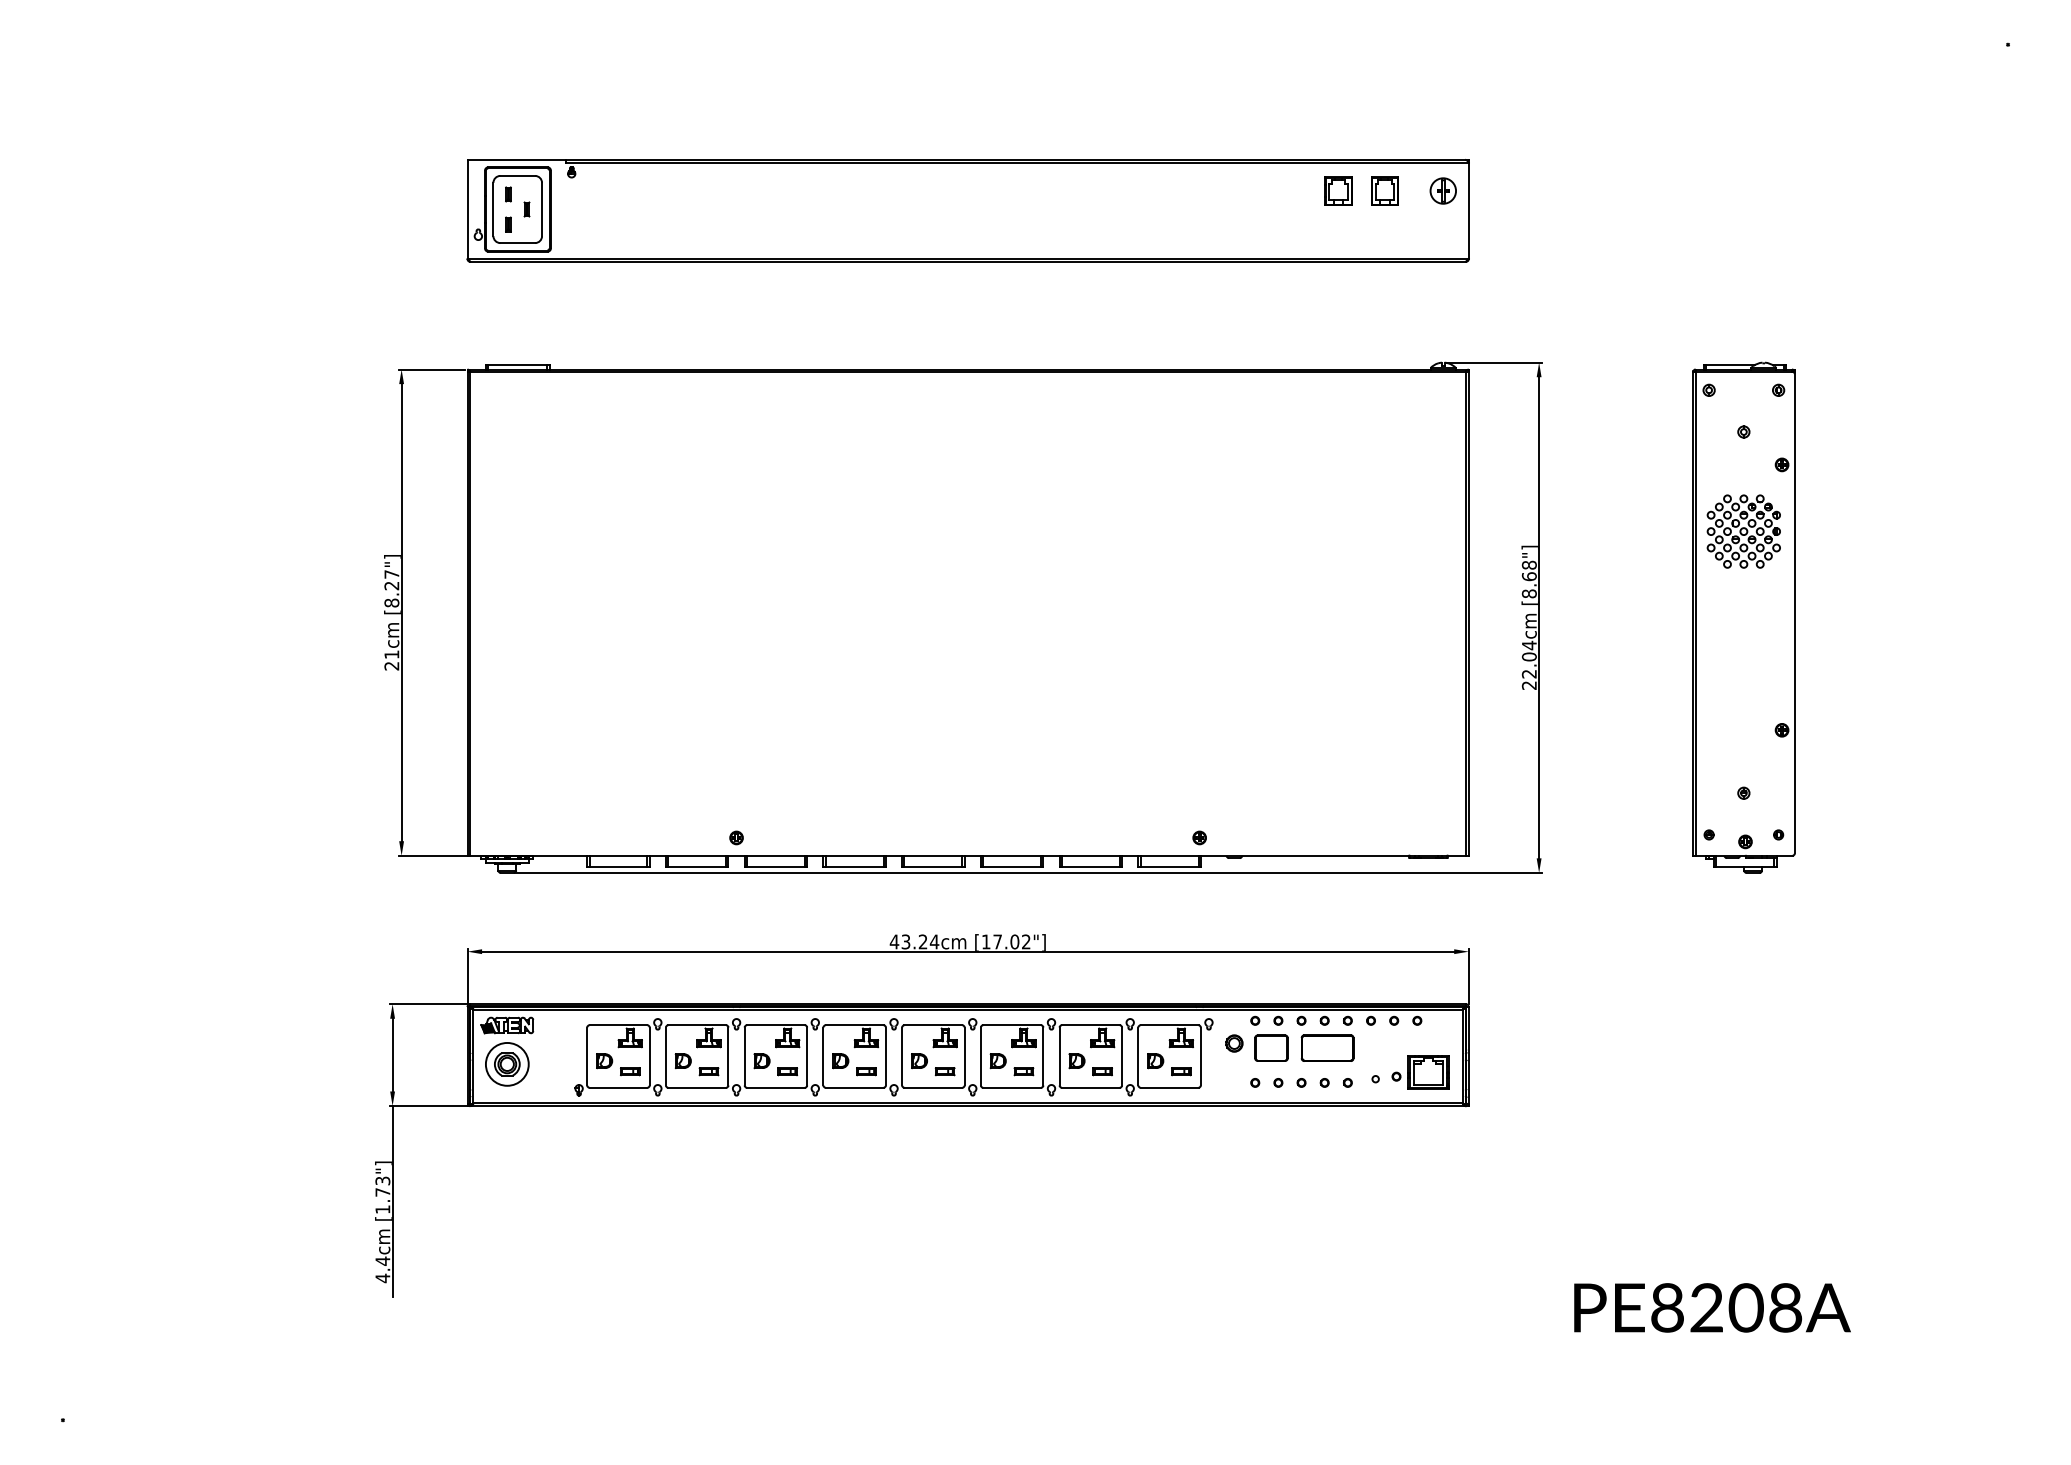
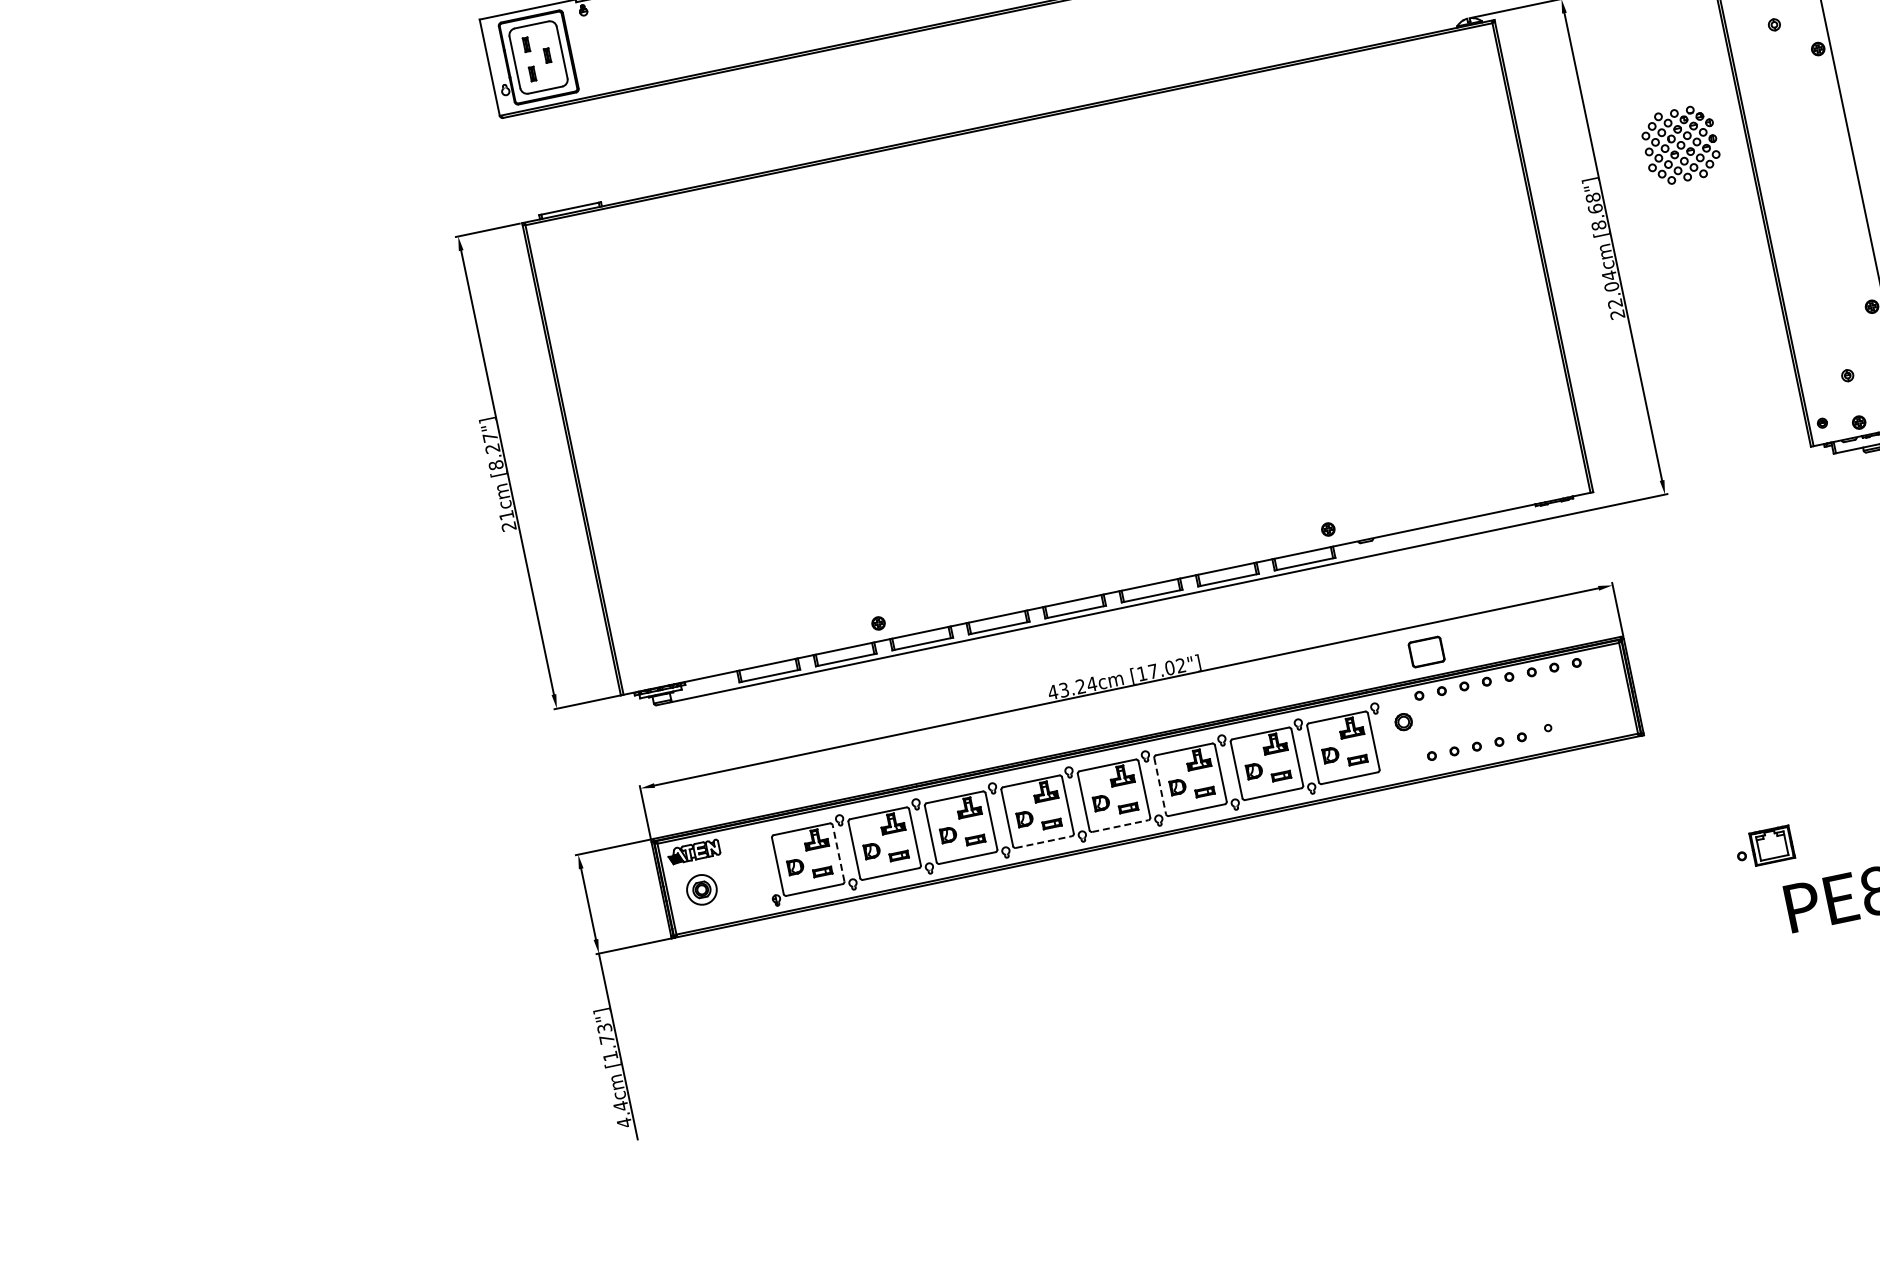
part: (1743, 531) -> (1680, 145), moved
part: (1271, 1047) -> (1426, 651), moved
part: (1327, 1047) -> (1494, 707), removed
line: (649, 1056) -> (838, 853), solid -> dashed
line: (980, 1056) -> (1159, 786), solid -> dashed
part: (507, 1064) -> (702, 889), size x0.7
part: (1420, 1072) -> (1764, 847), moved
line: (854, 1087) -> (1043, 841), solid -> dashed
line: (933, 1087) -> (1120, 825), solid -> dashed

